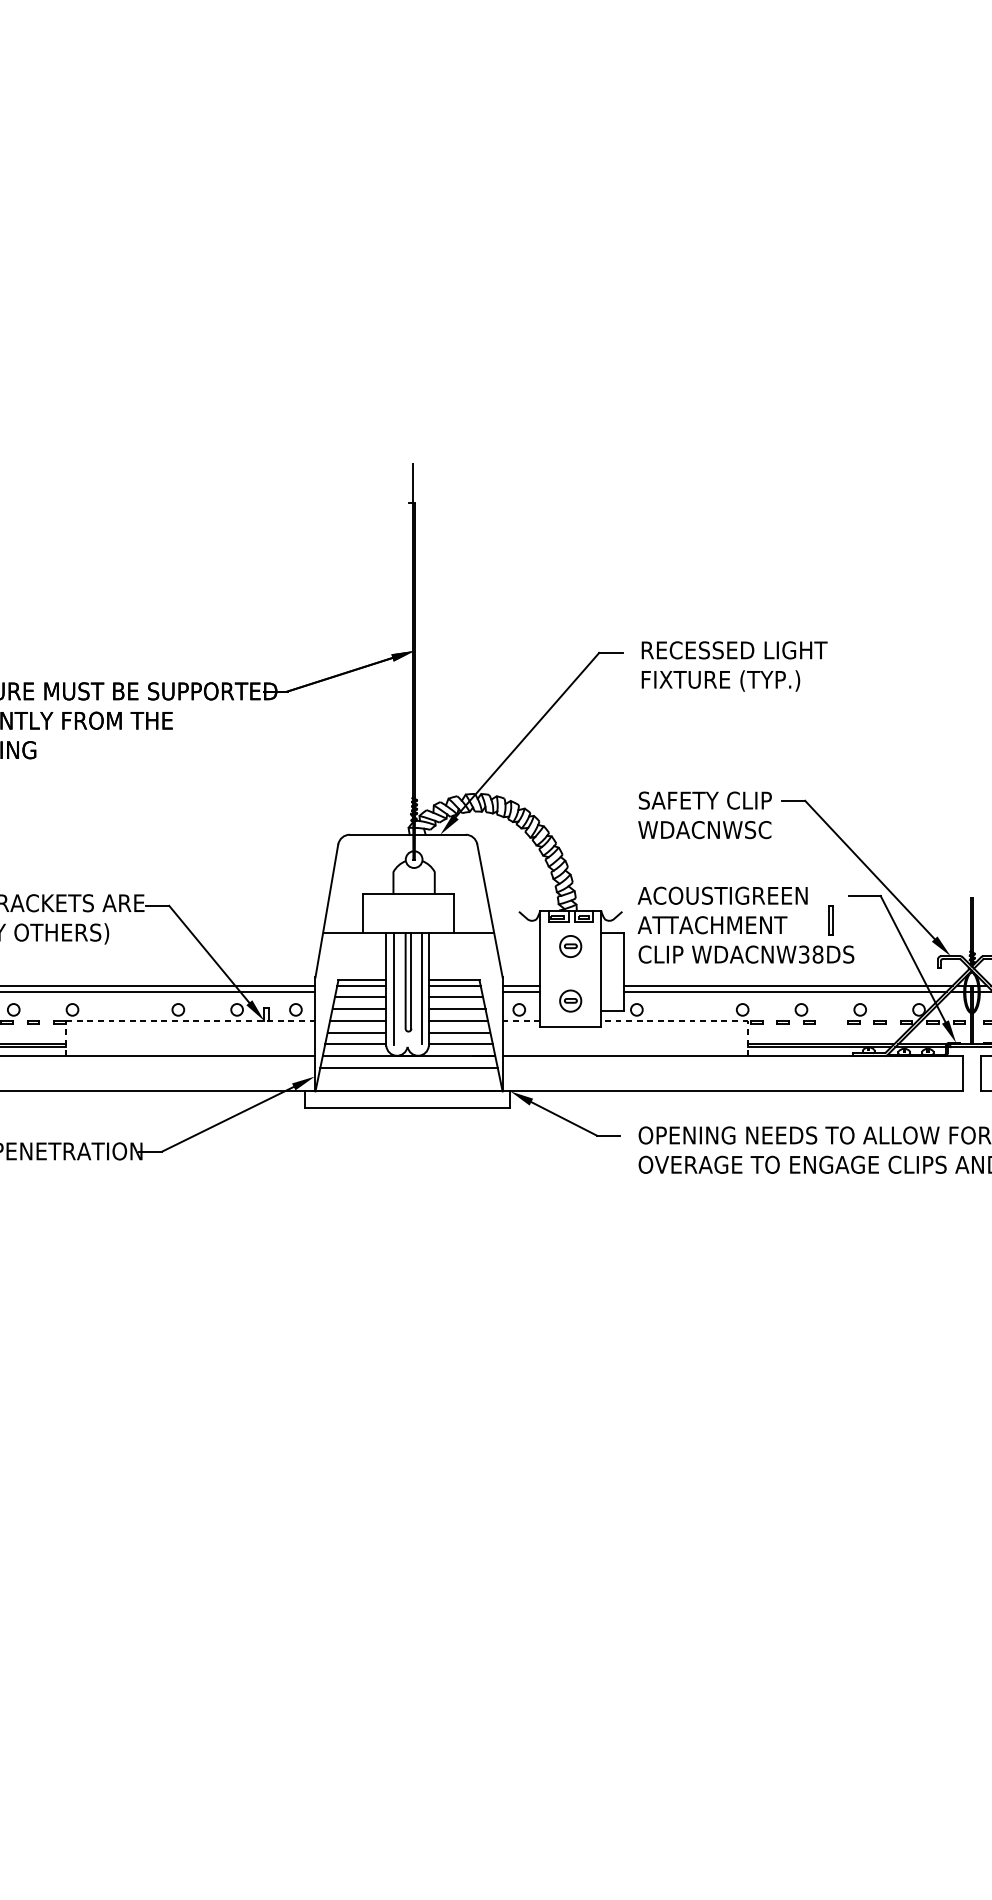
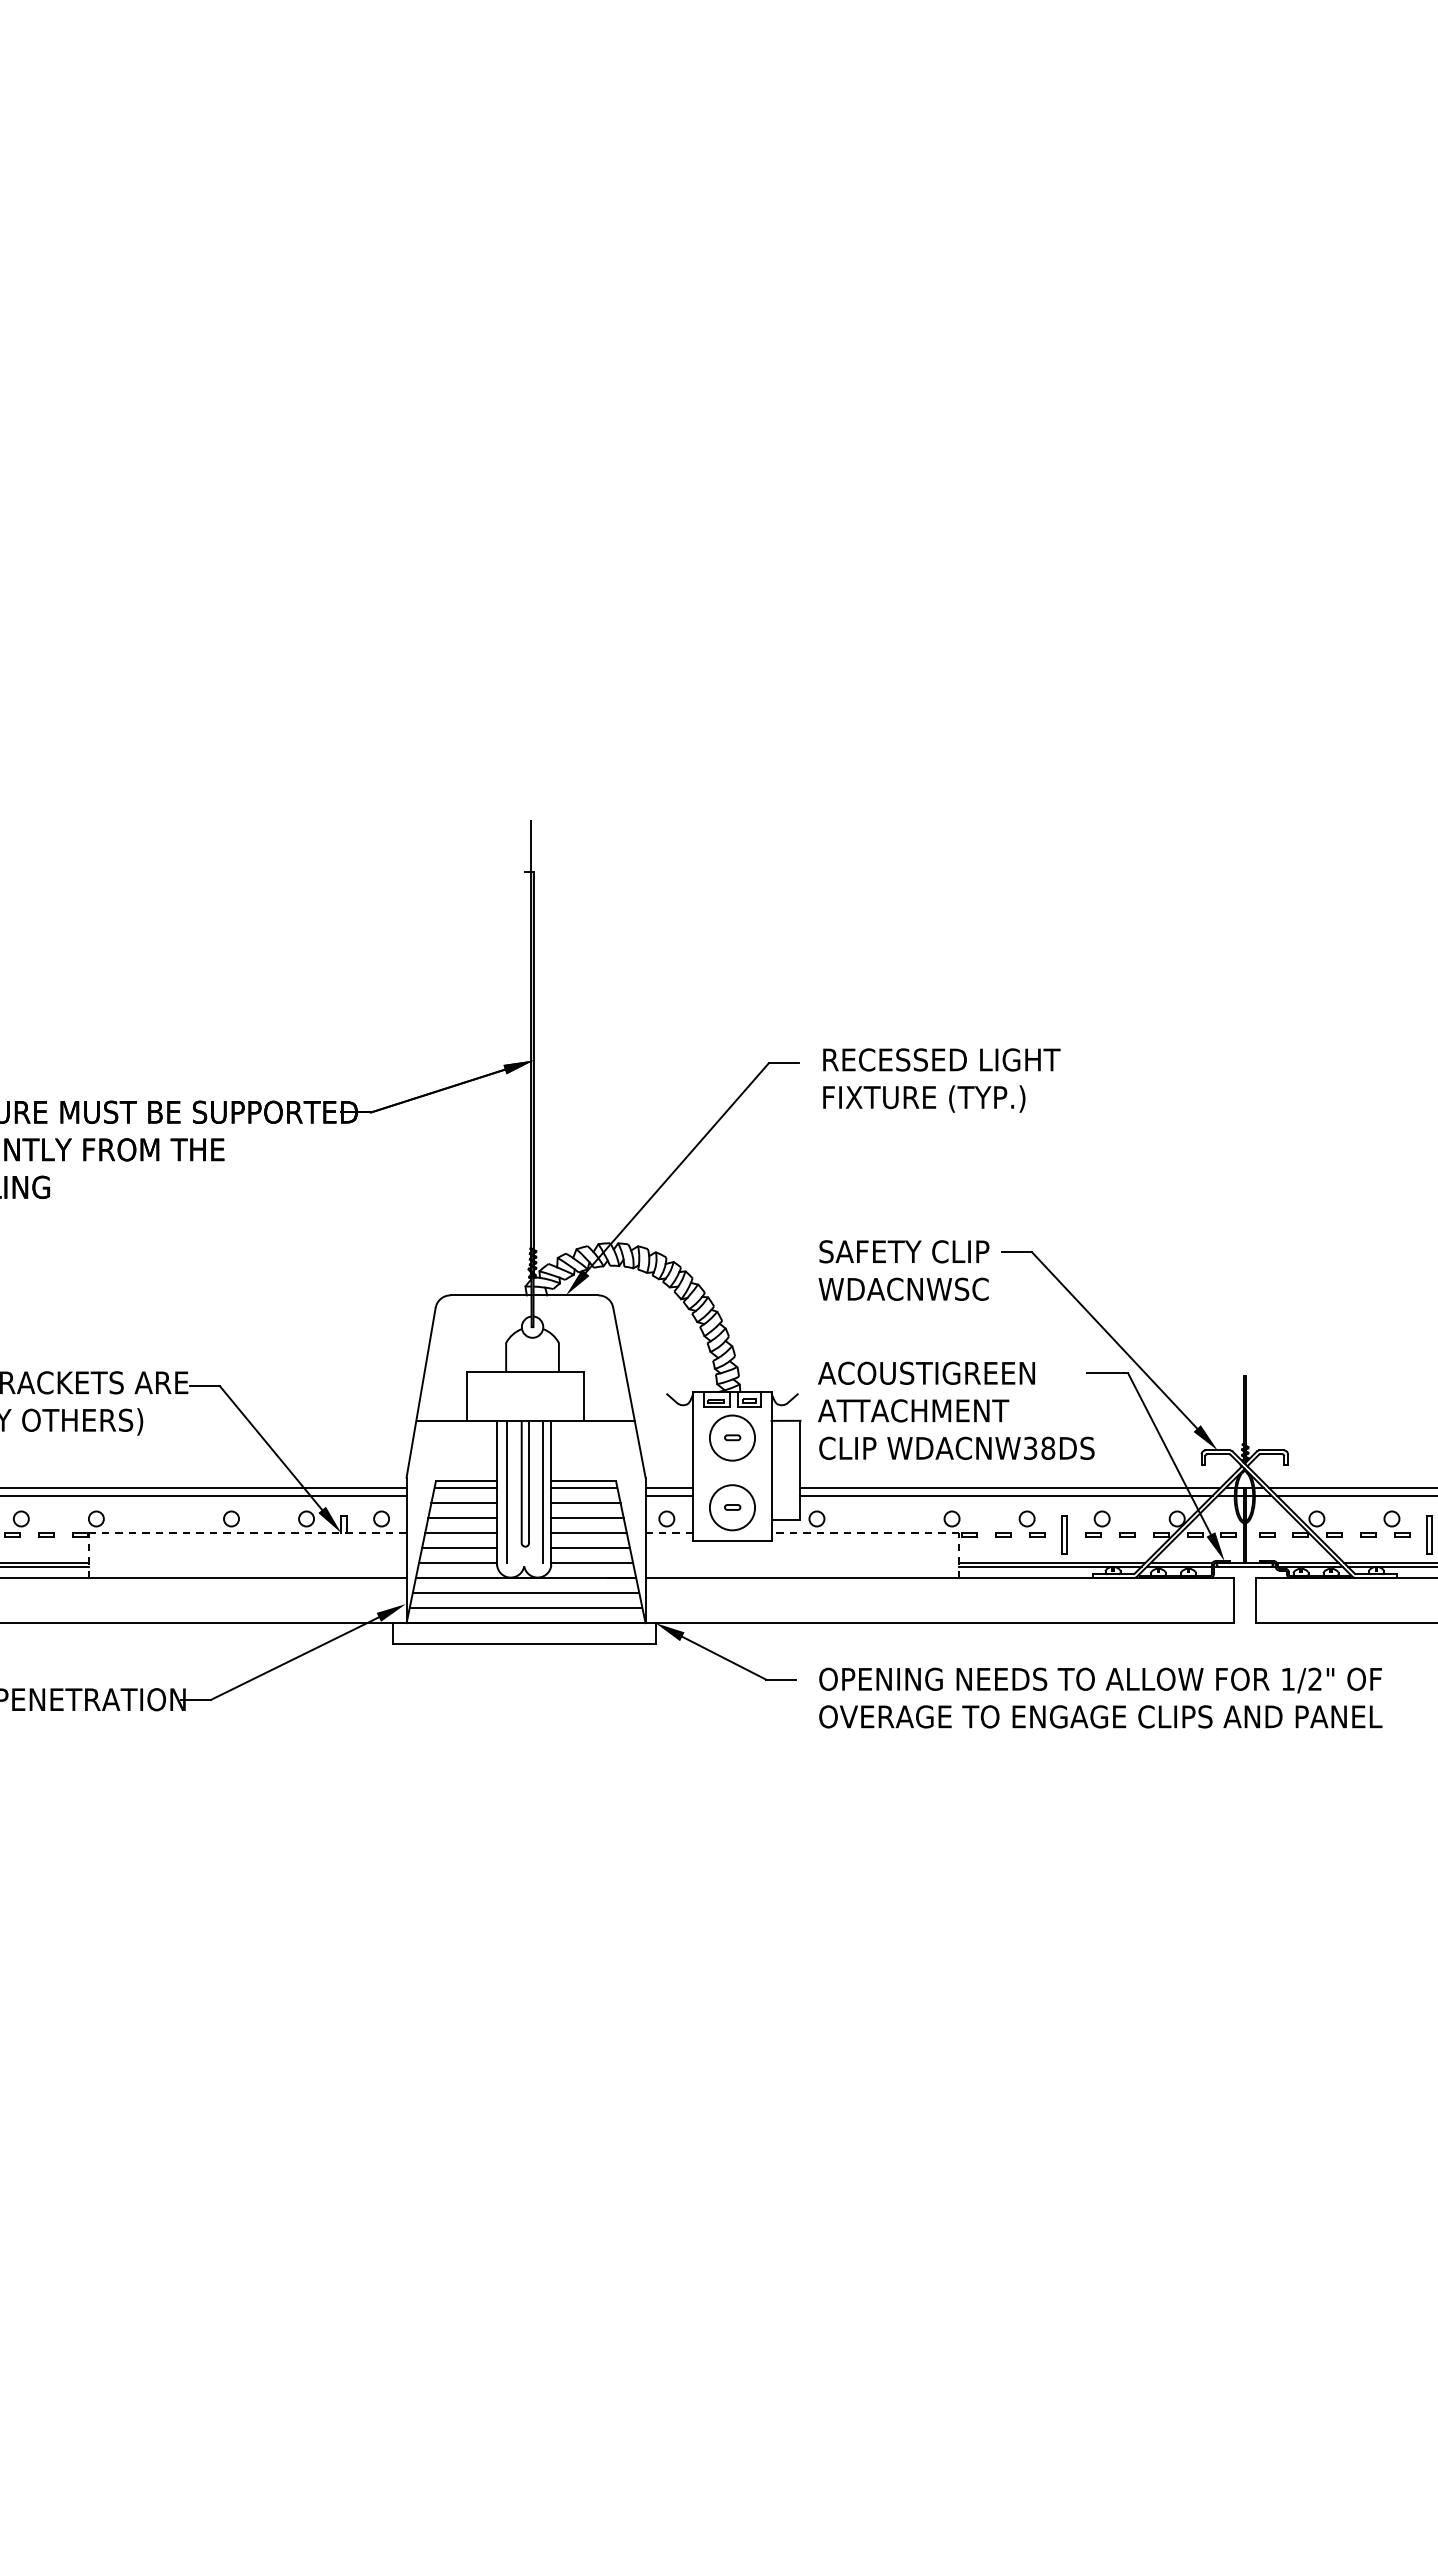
part: (830, 920) -> (1064, 1534), moved
circle: (570, 946) -> (732, 1437), size x1.67
circle: (570, 1000) -> (732, 1507), size x1.67
line: (408, 1079) -> (525, 1608), added

